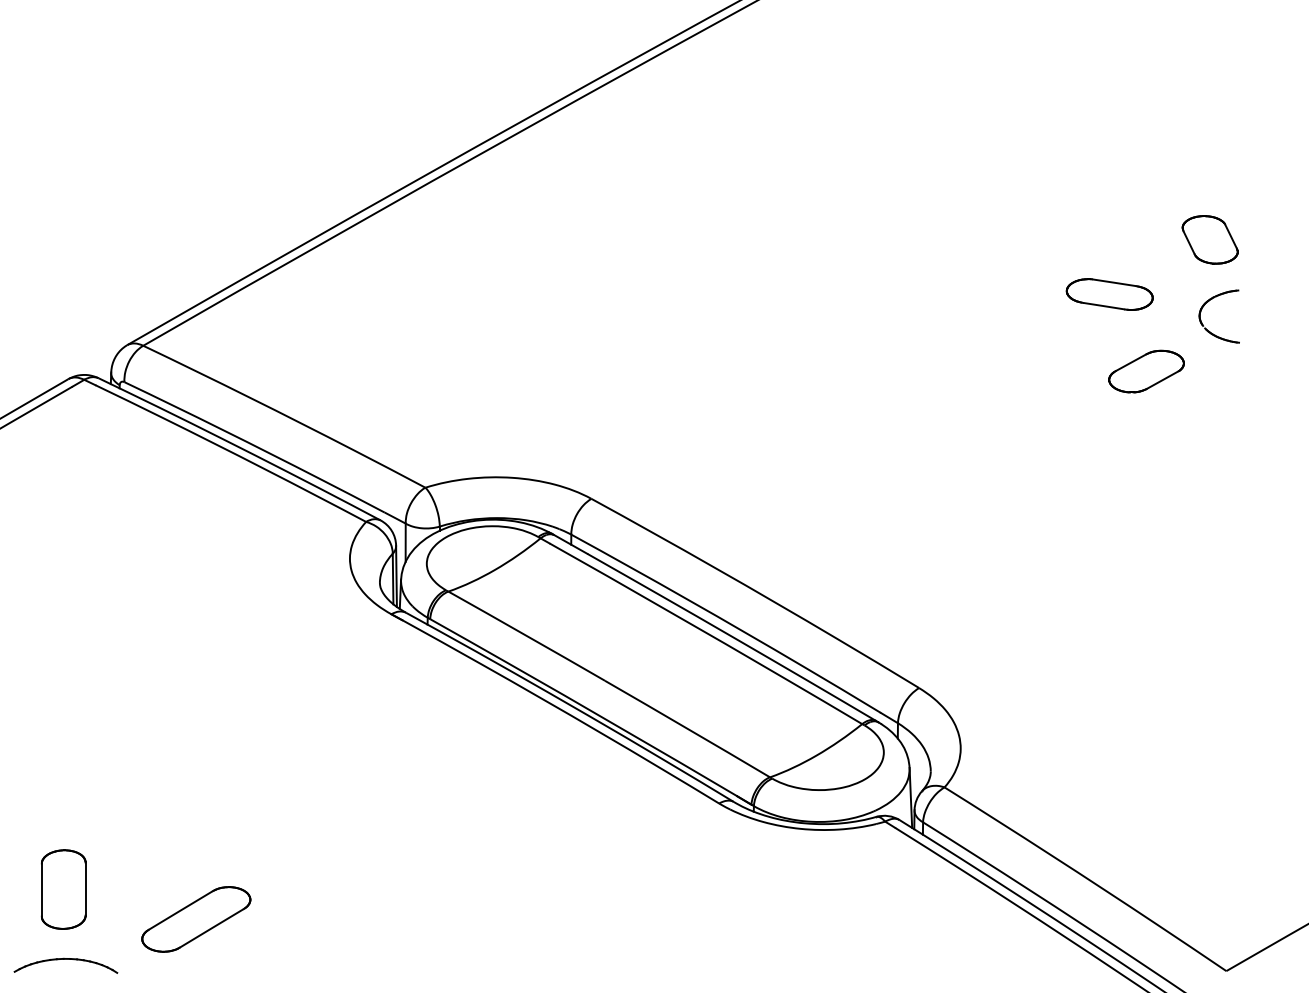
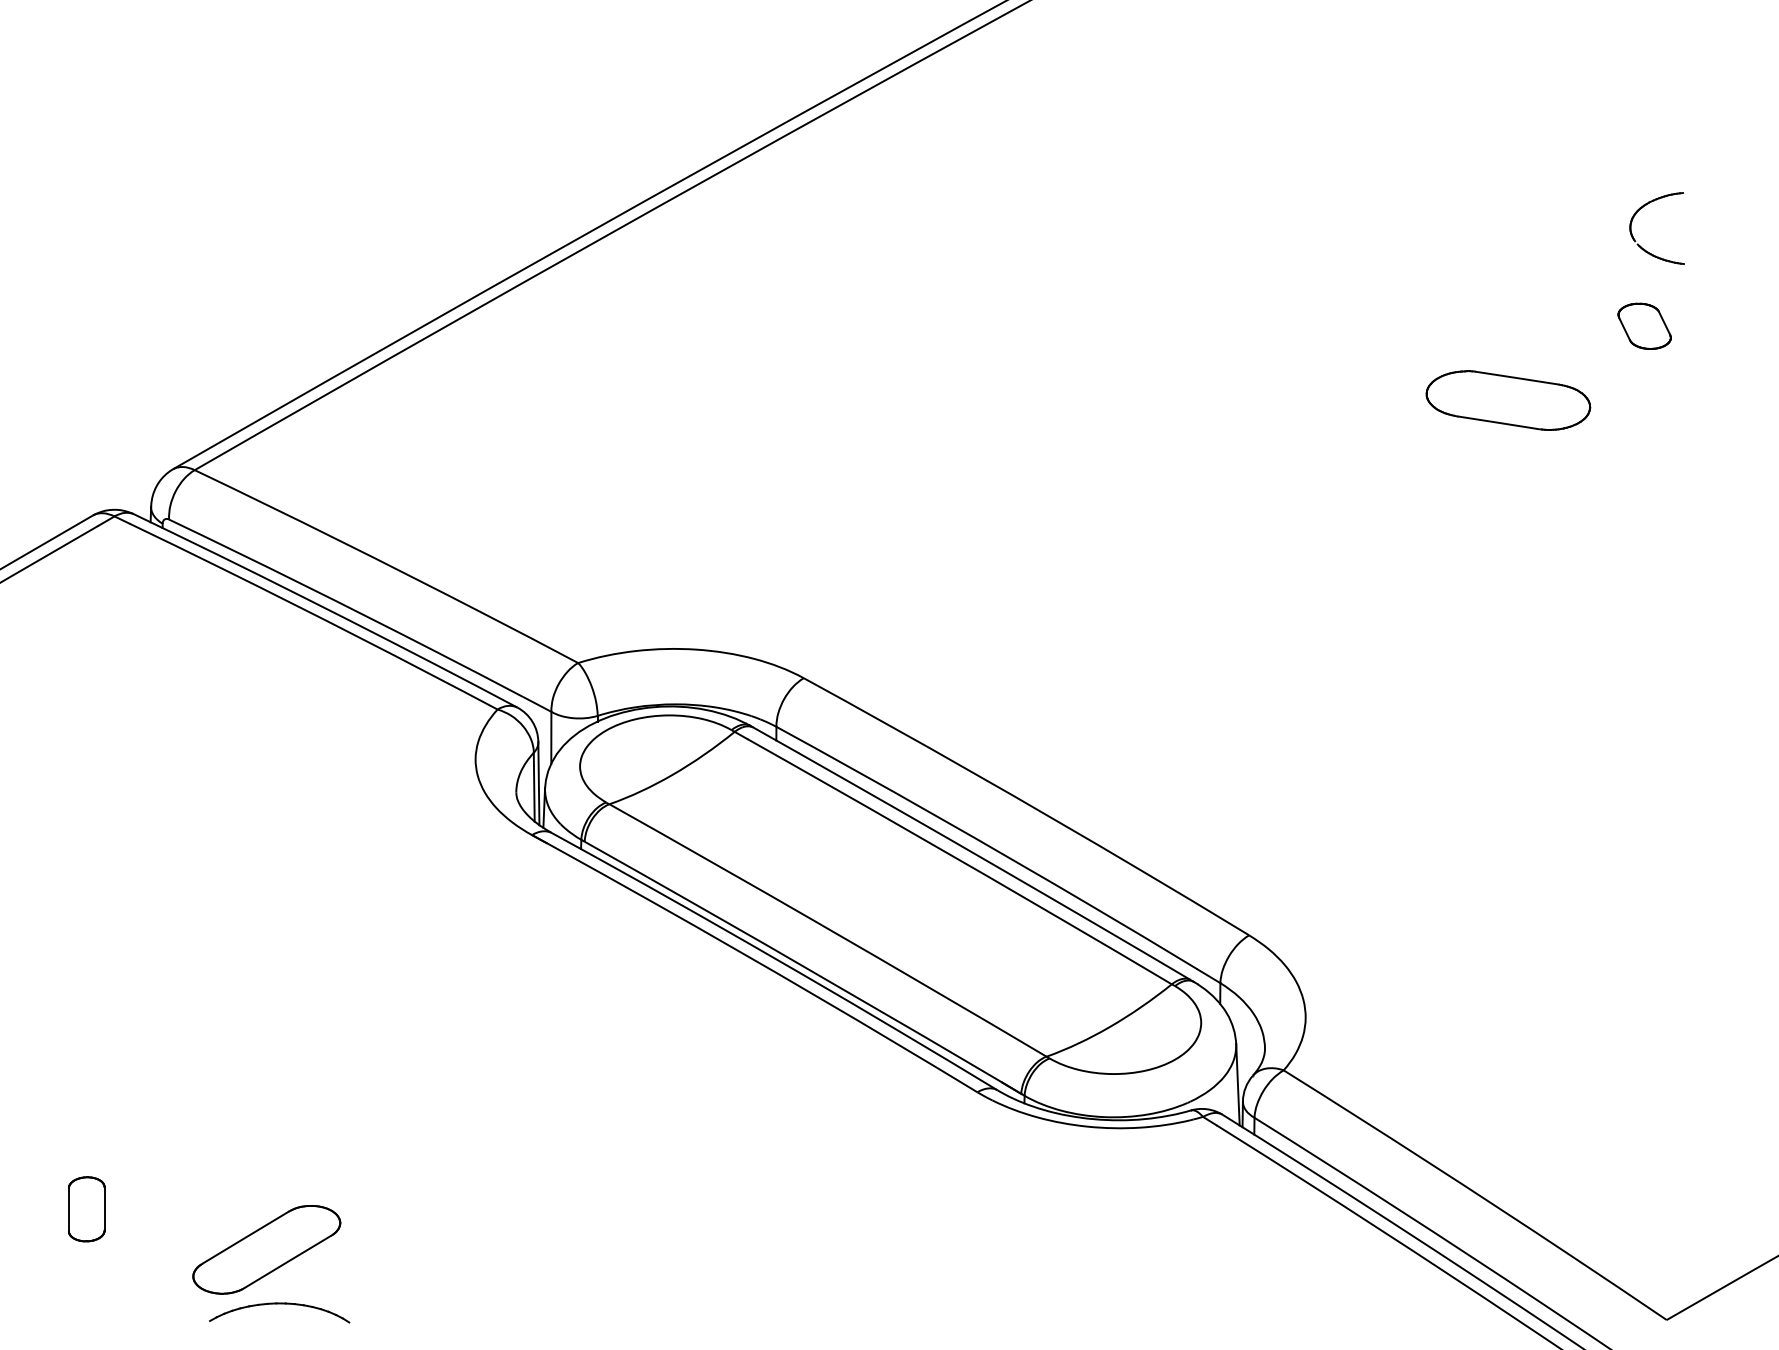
part: (1210, 240) -> (1644, 326), size x0.7
part: (1109, 294) -> (1507, 400), size x1.4
part: (1206, 328) -> (1639, 244), moved
part: (1146, 371) -> (1557, 505), removed
part: (63, 889) -> (86, 1209), size x0.6
part: (65, 959) -> (279, 1304), moved

